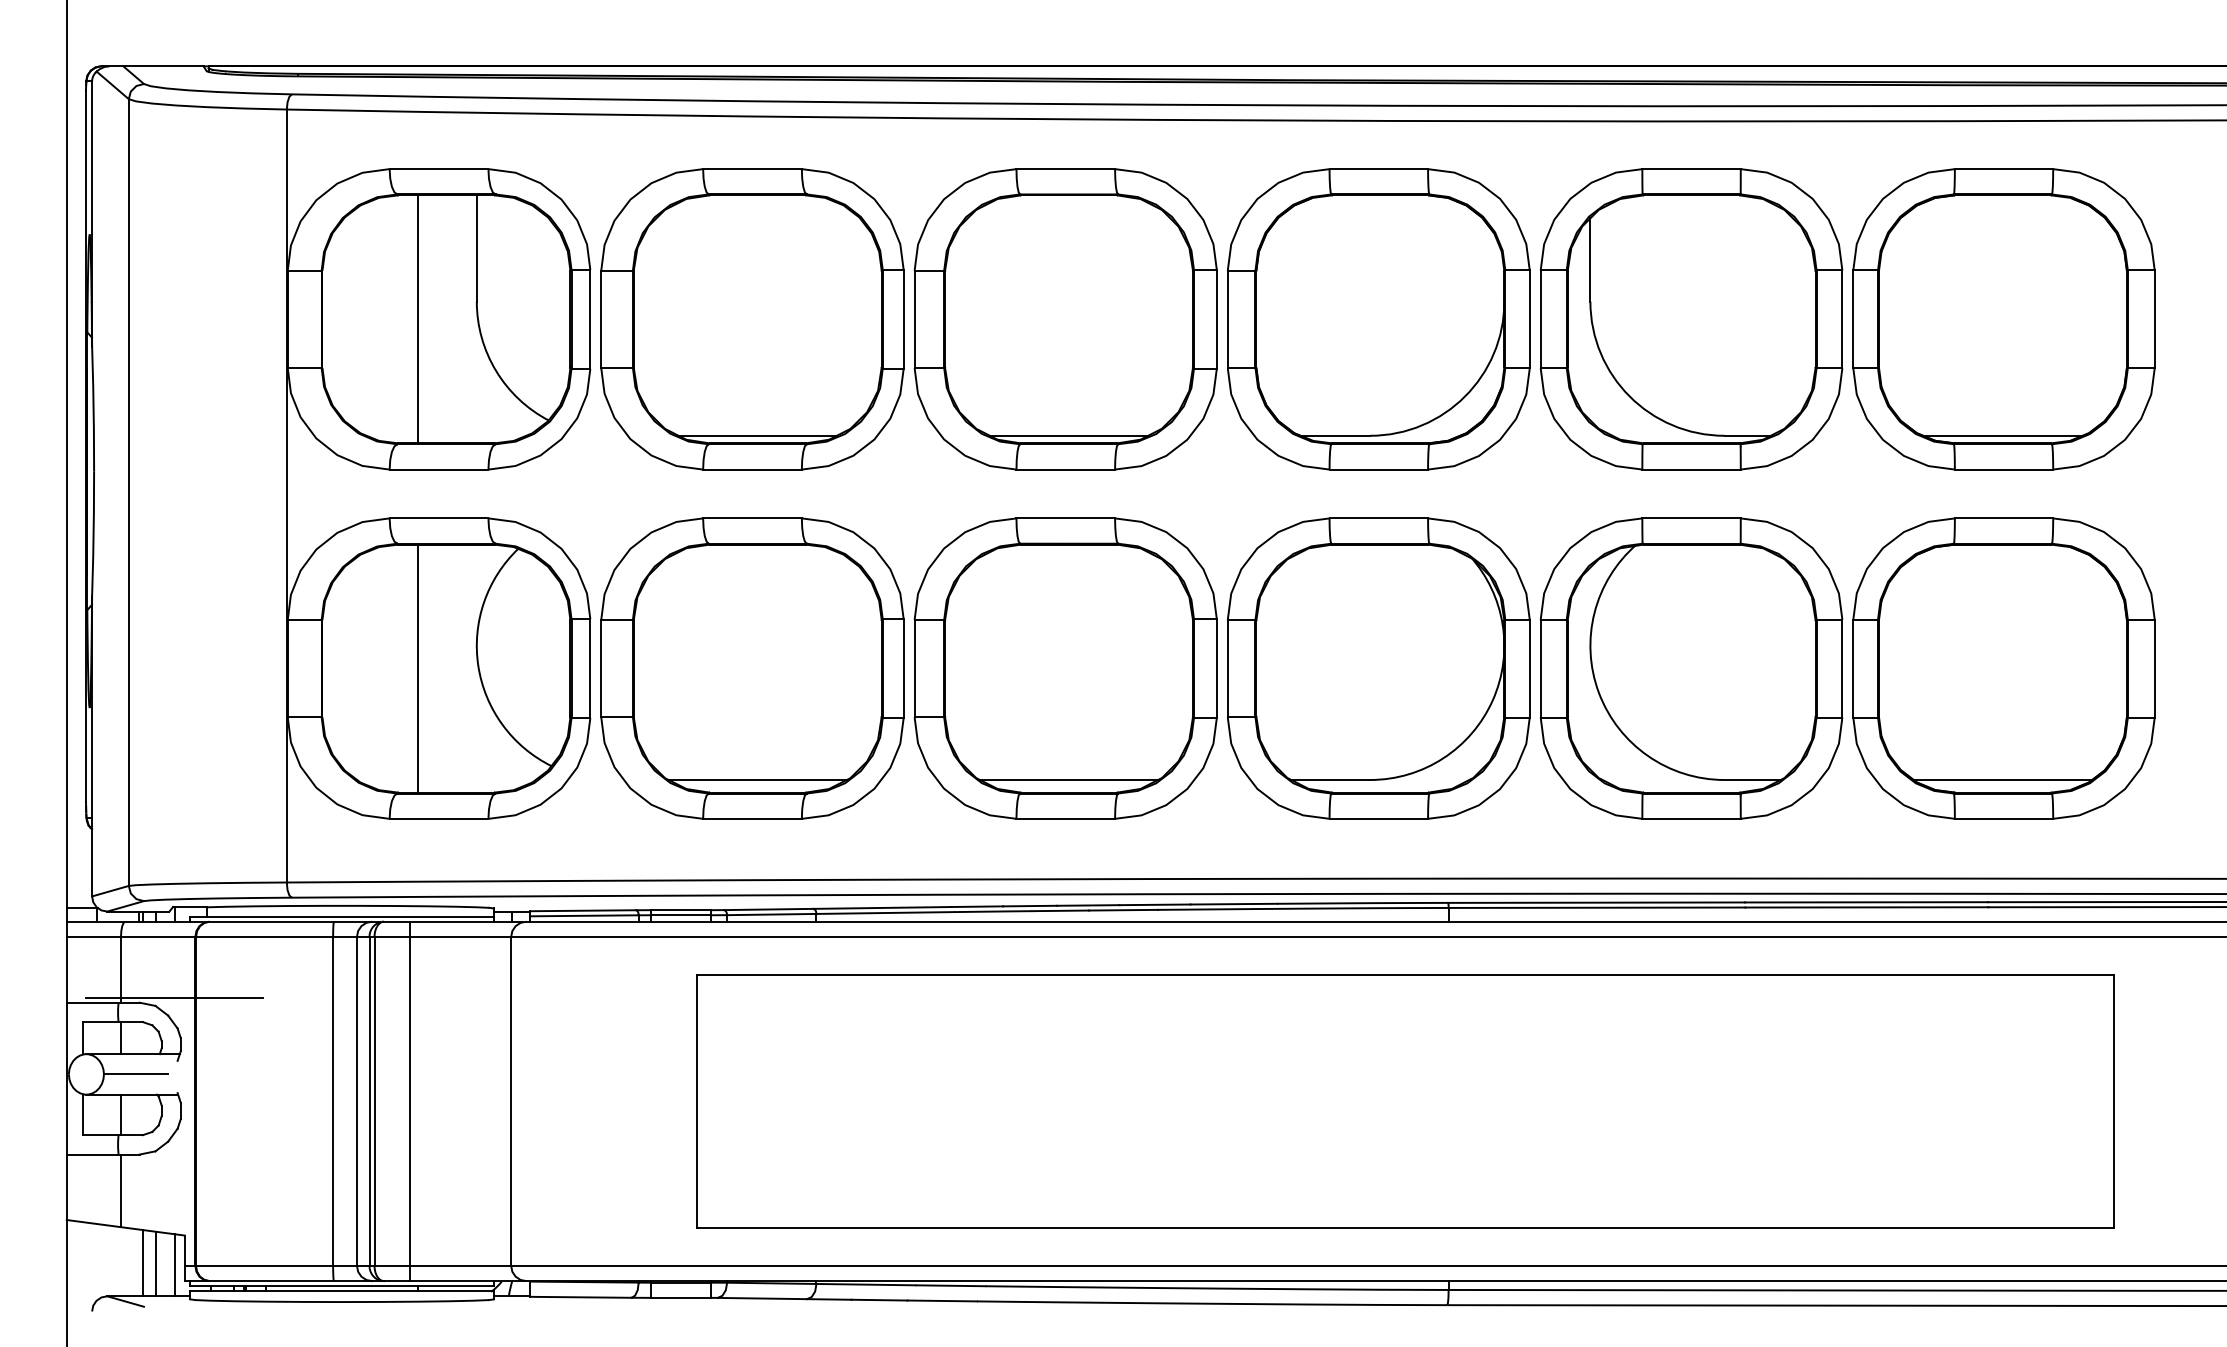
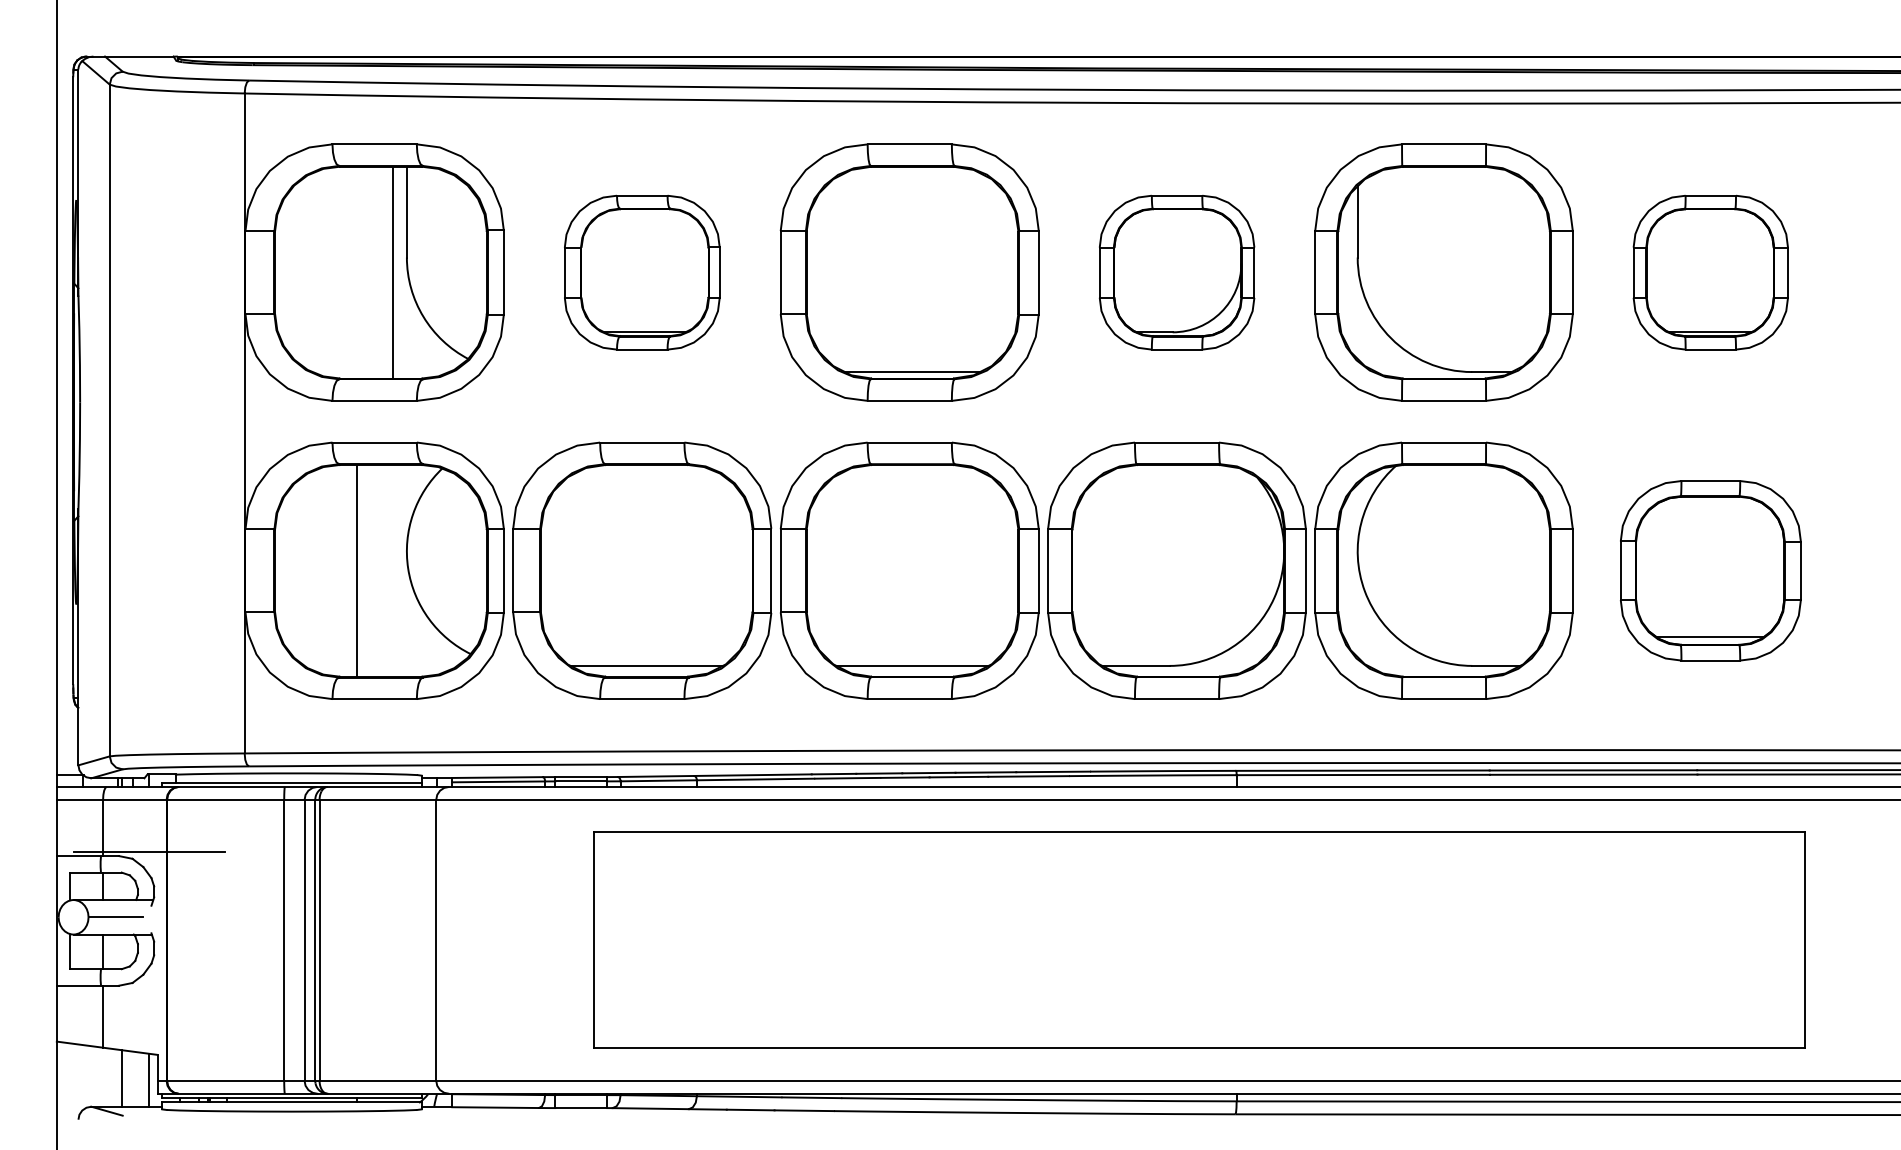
line: (418, 319) -> (392, 272), moved
part: (752, 319) -> (642, 272), size x0.6
part: (1378, 319) -> (1176, 272), size x0.6
part: (2003, 319) -> (1710, 272), size x0.6
part: (2003, 668) -> (1710, 570), size x0.7
line: (409, 1101) -> (349, 940), removed
line: (156, 1263) -> (133, 1078), removed

